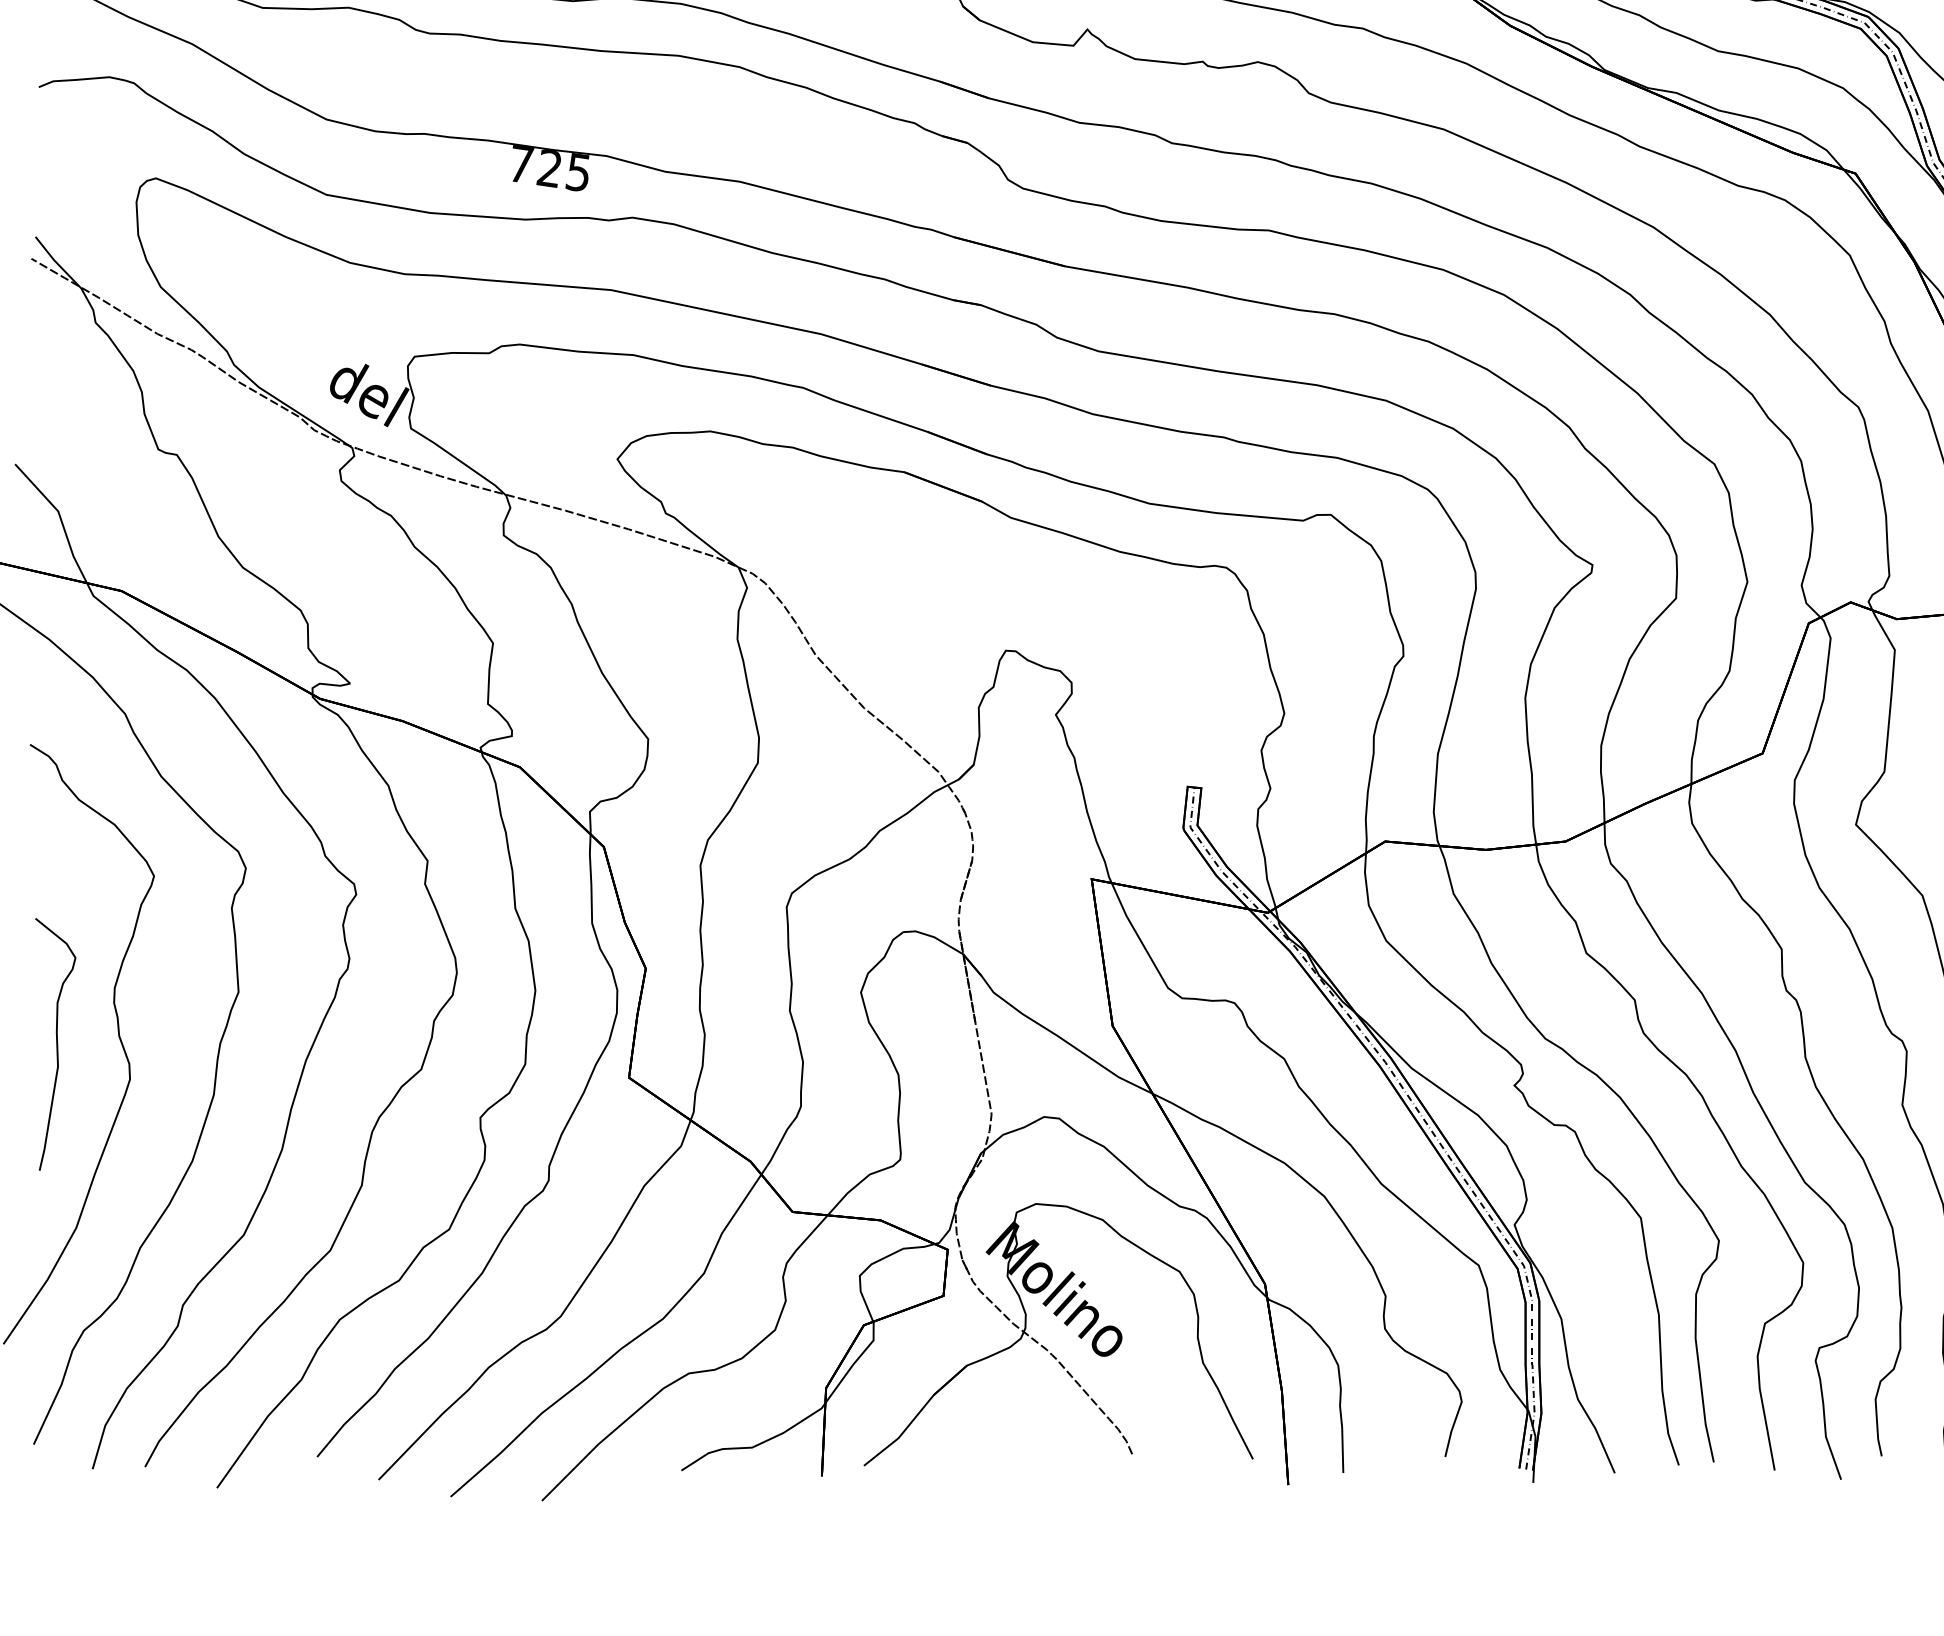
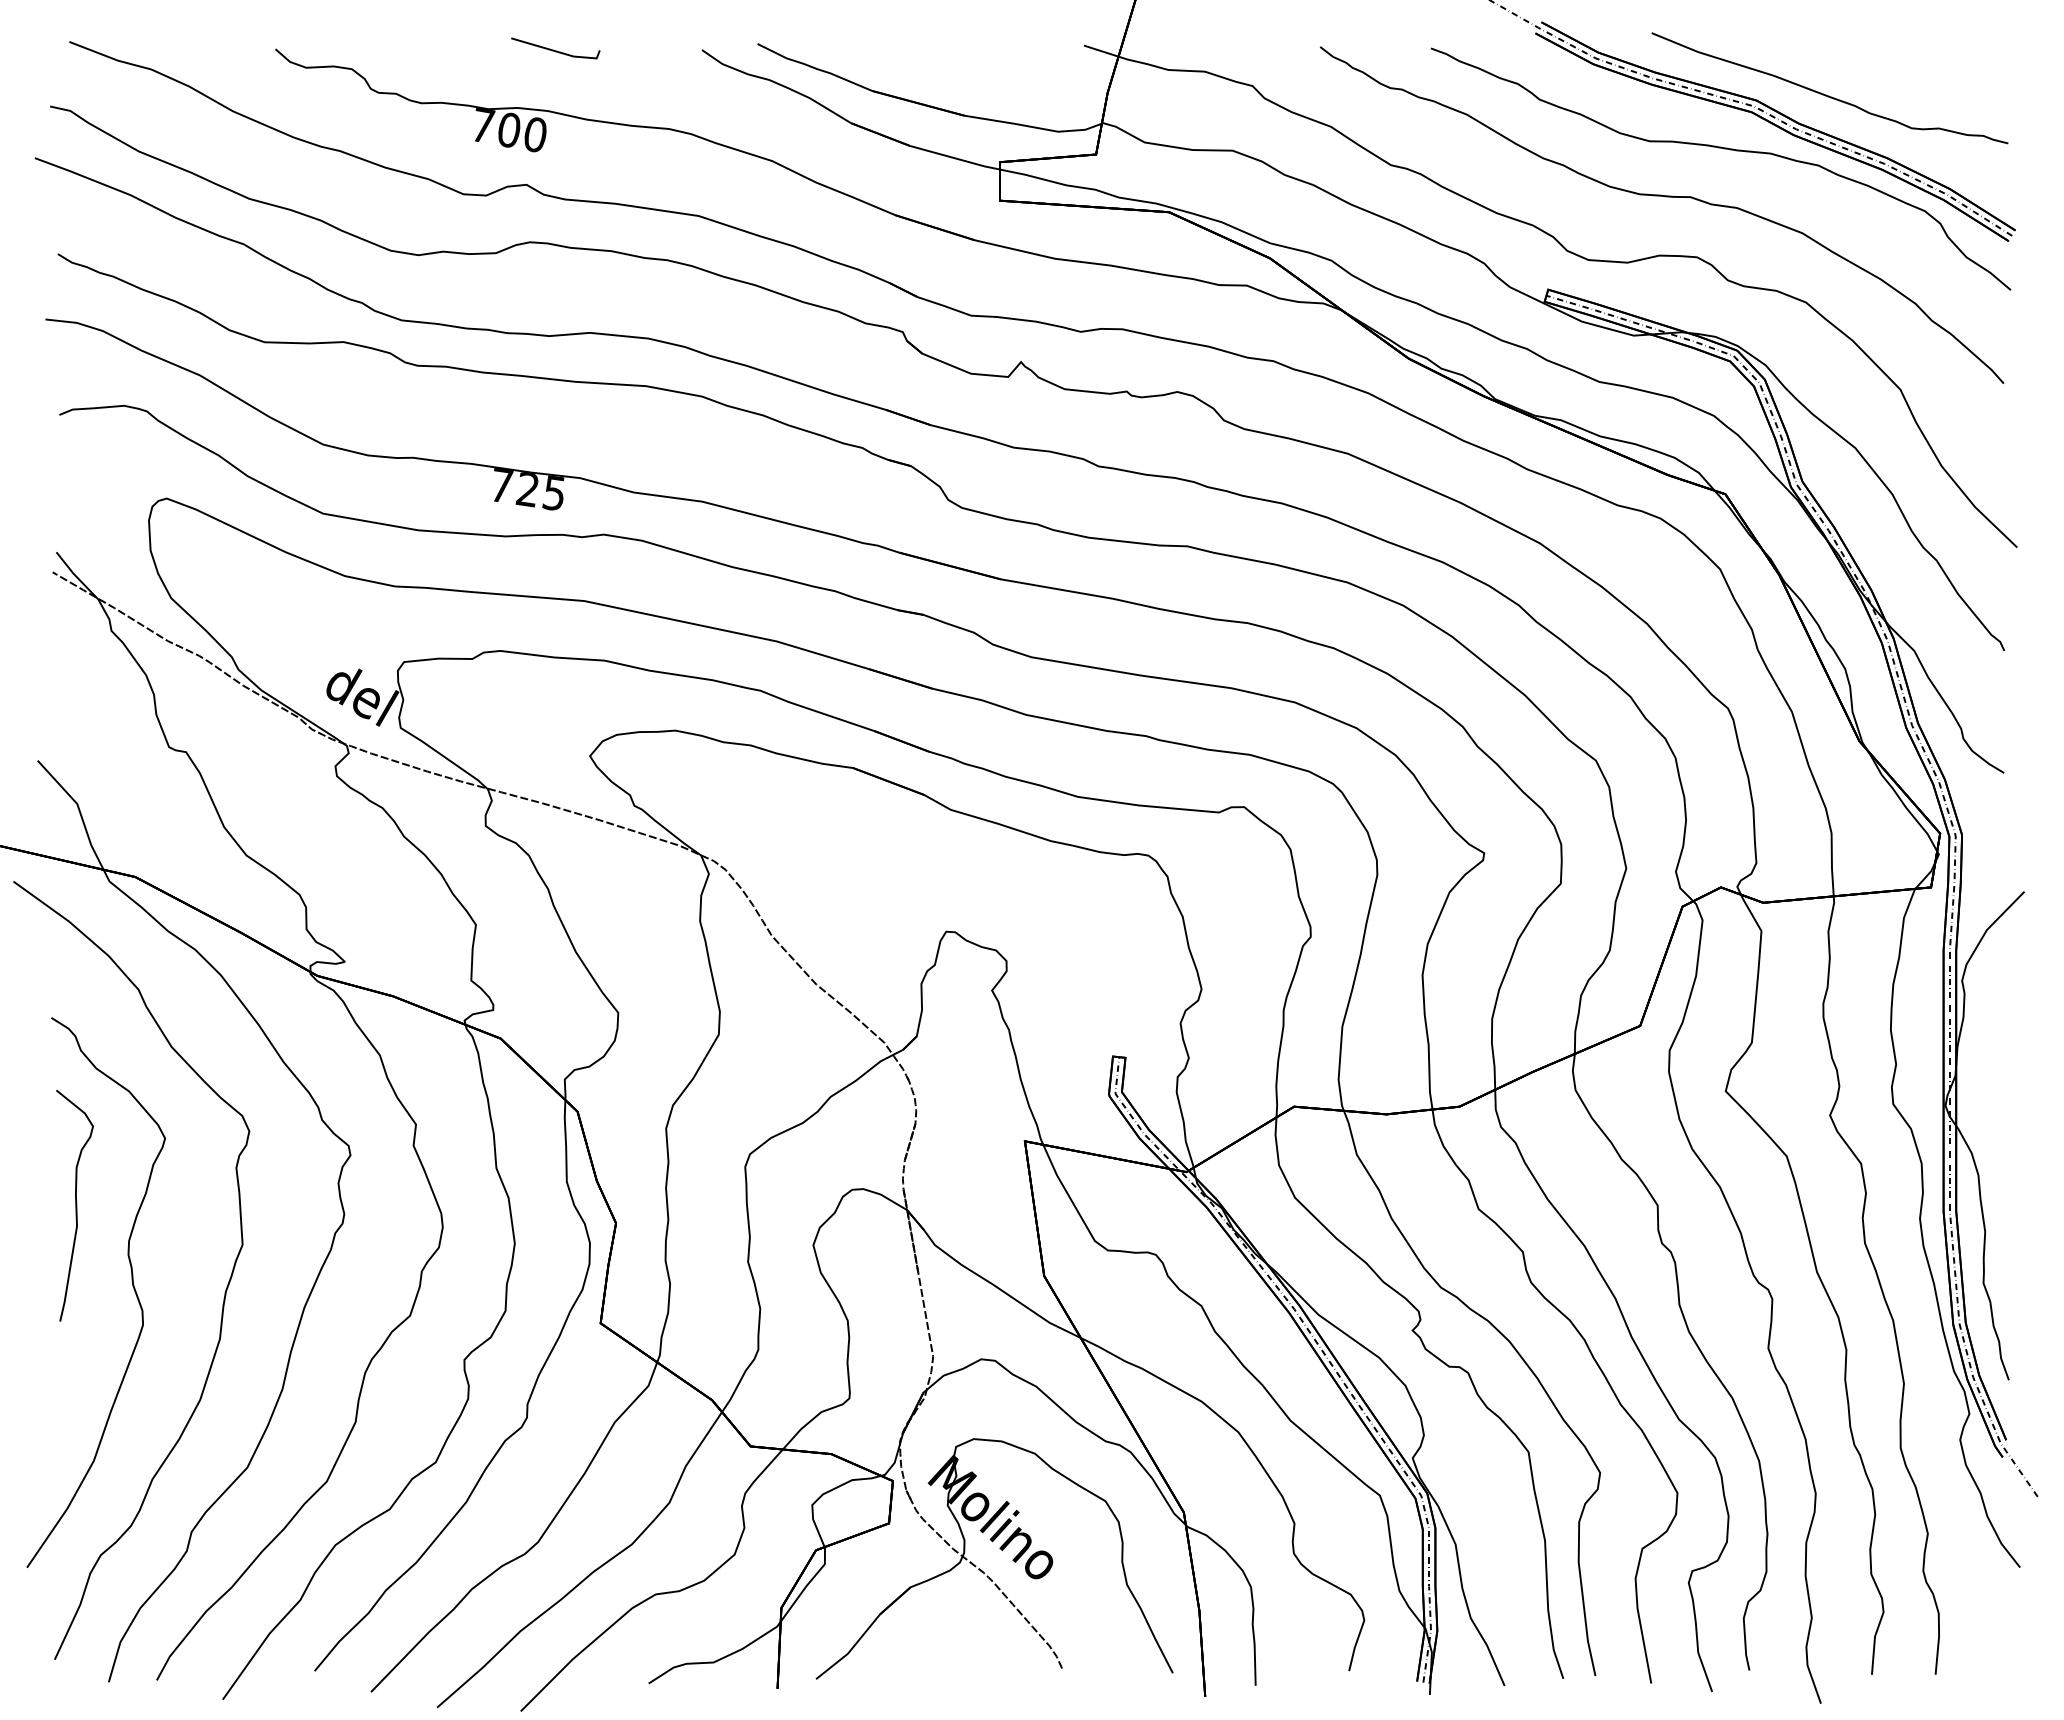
curve: (56, 1044) -> (75, 1205), moved

